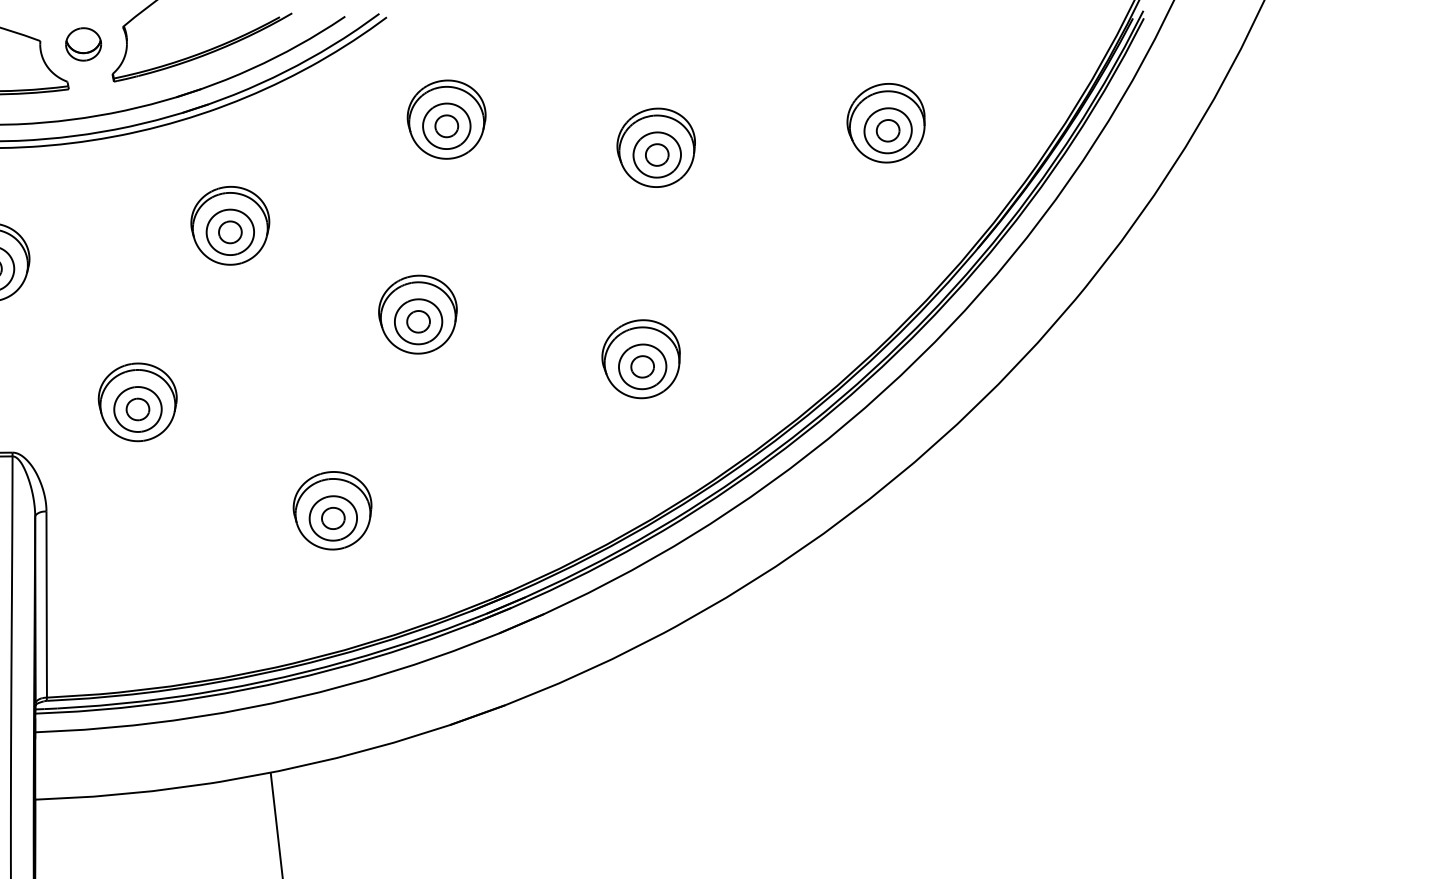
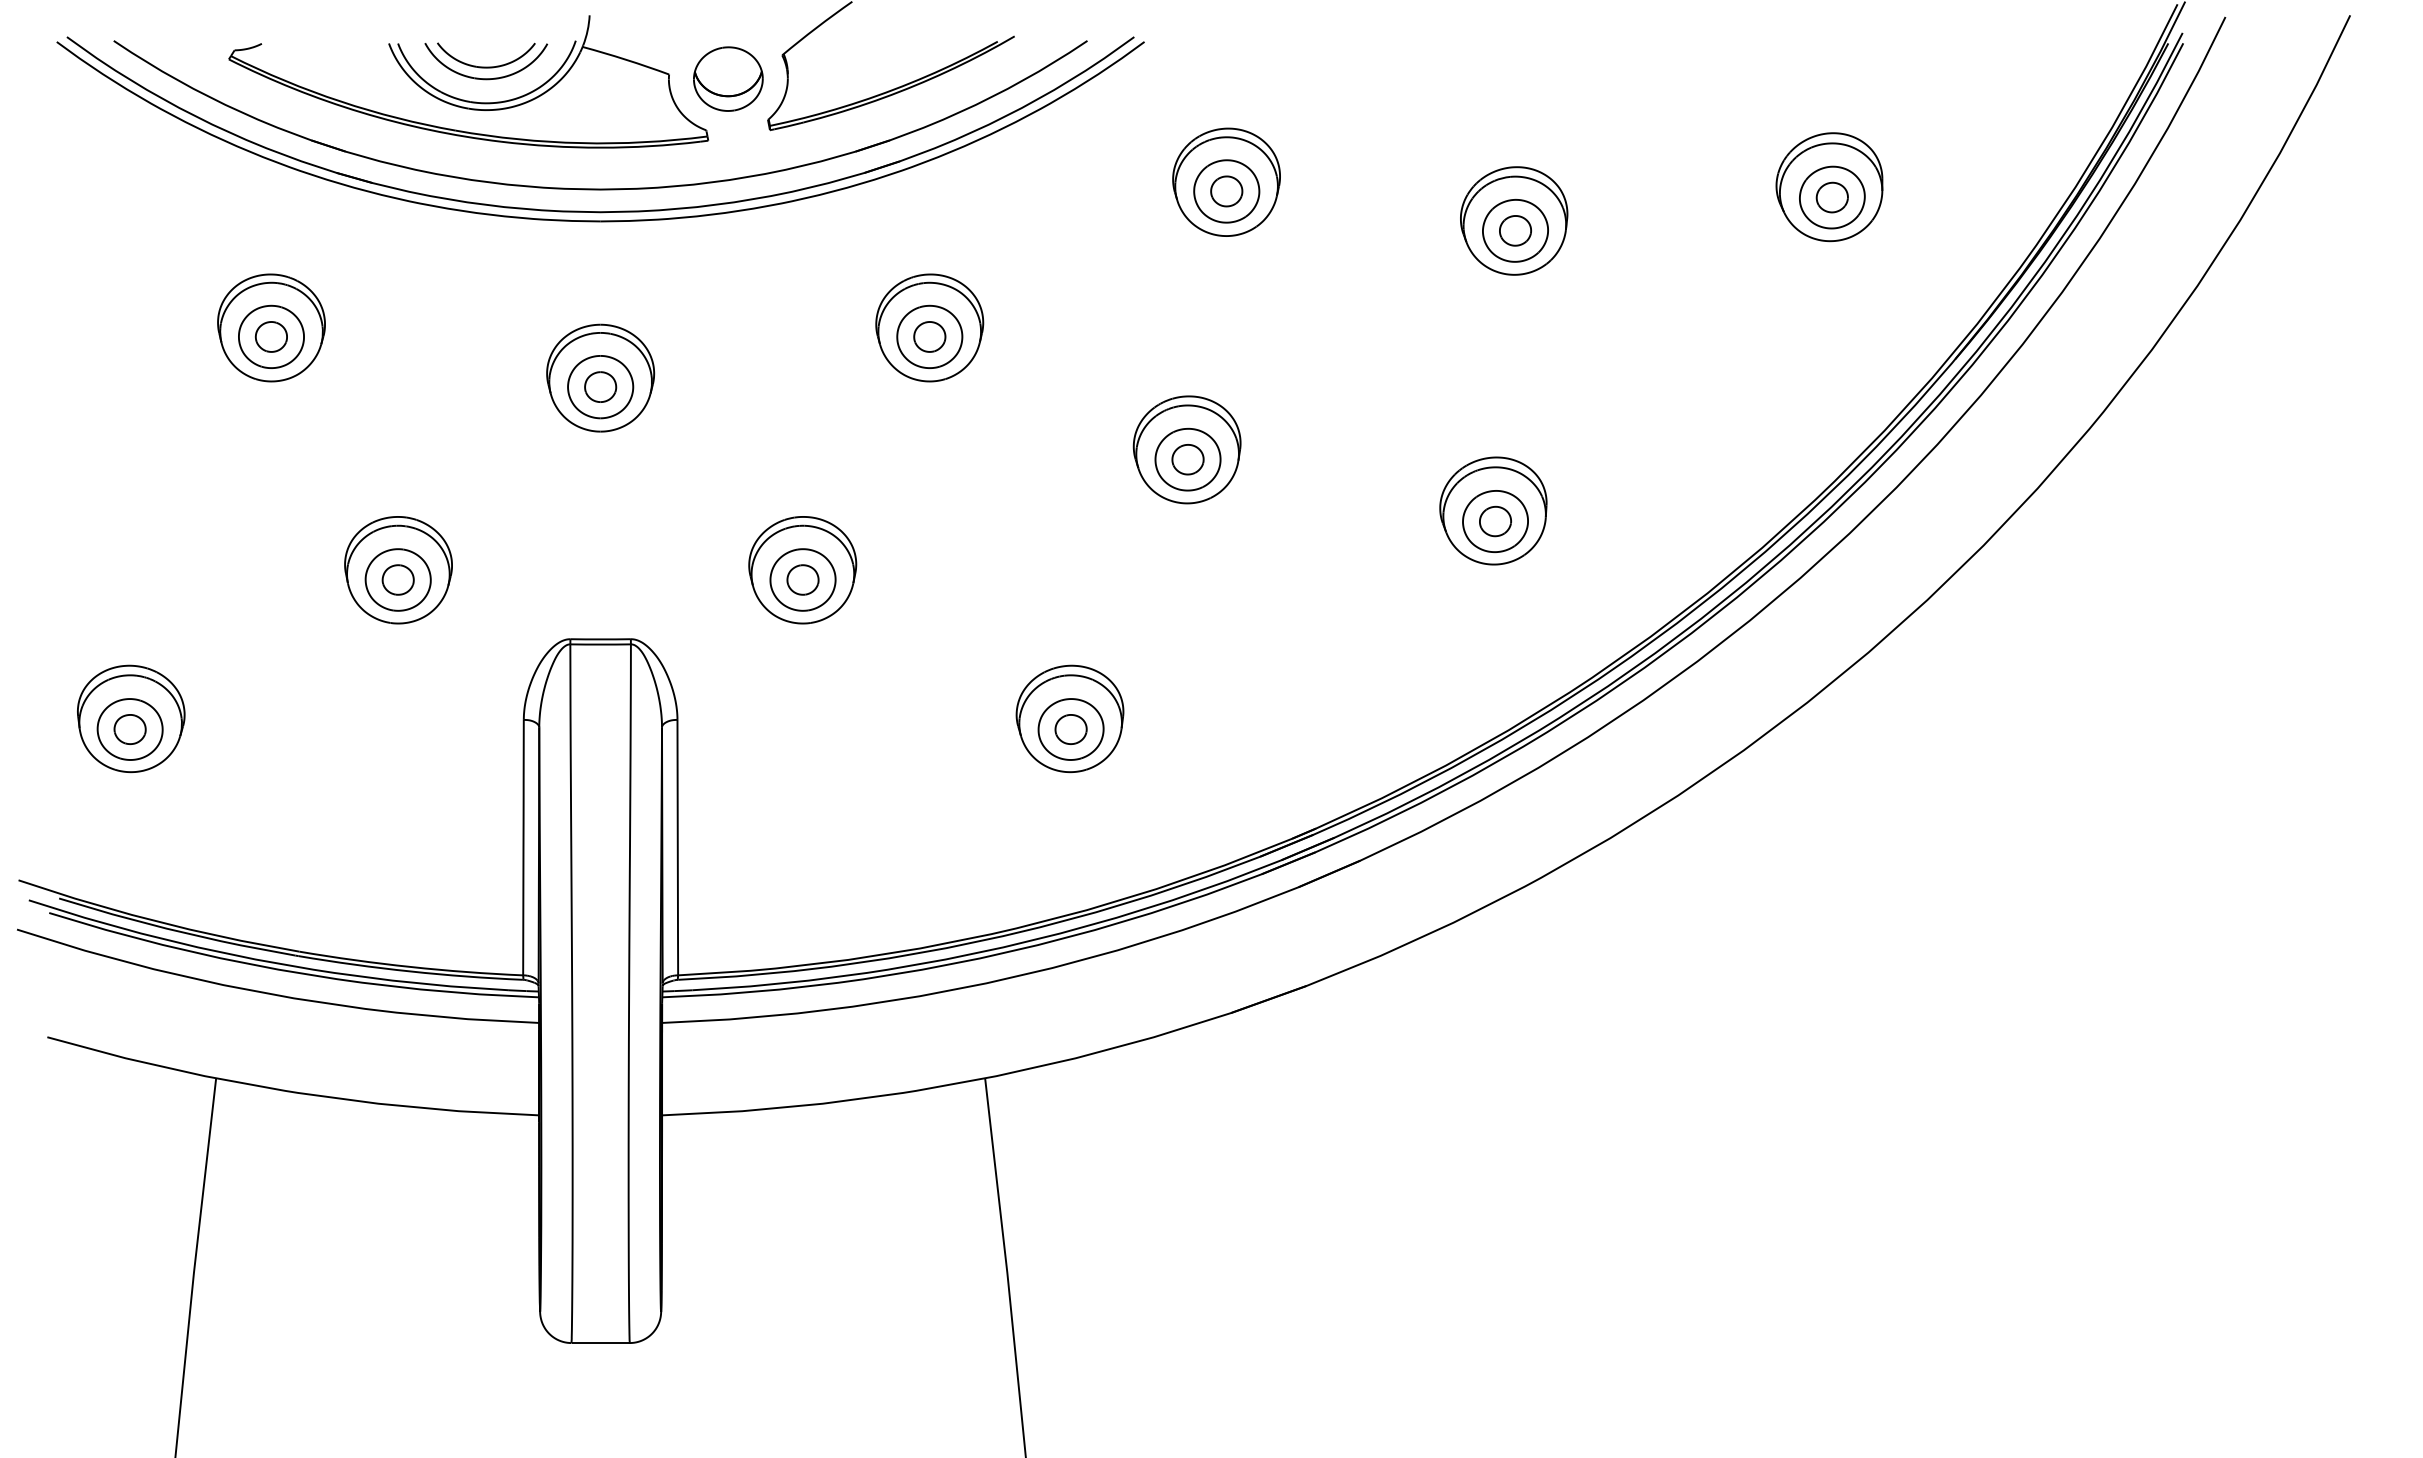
part: (83, 44) -> (728, 78), size x1.43

